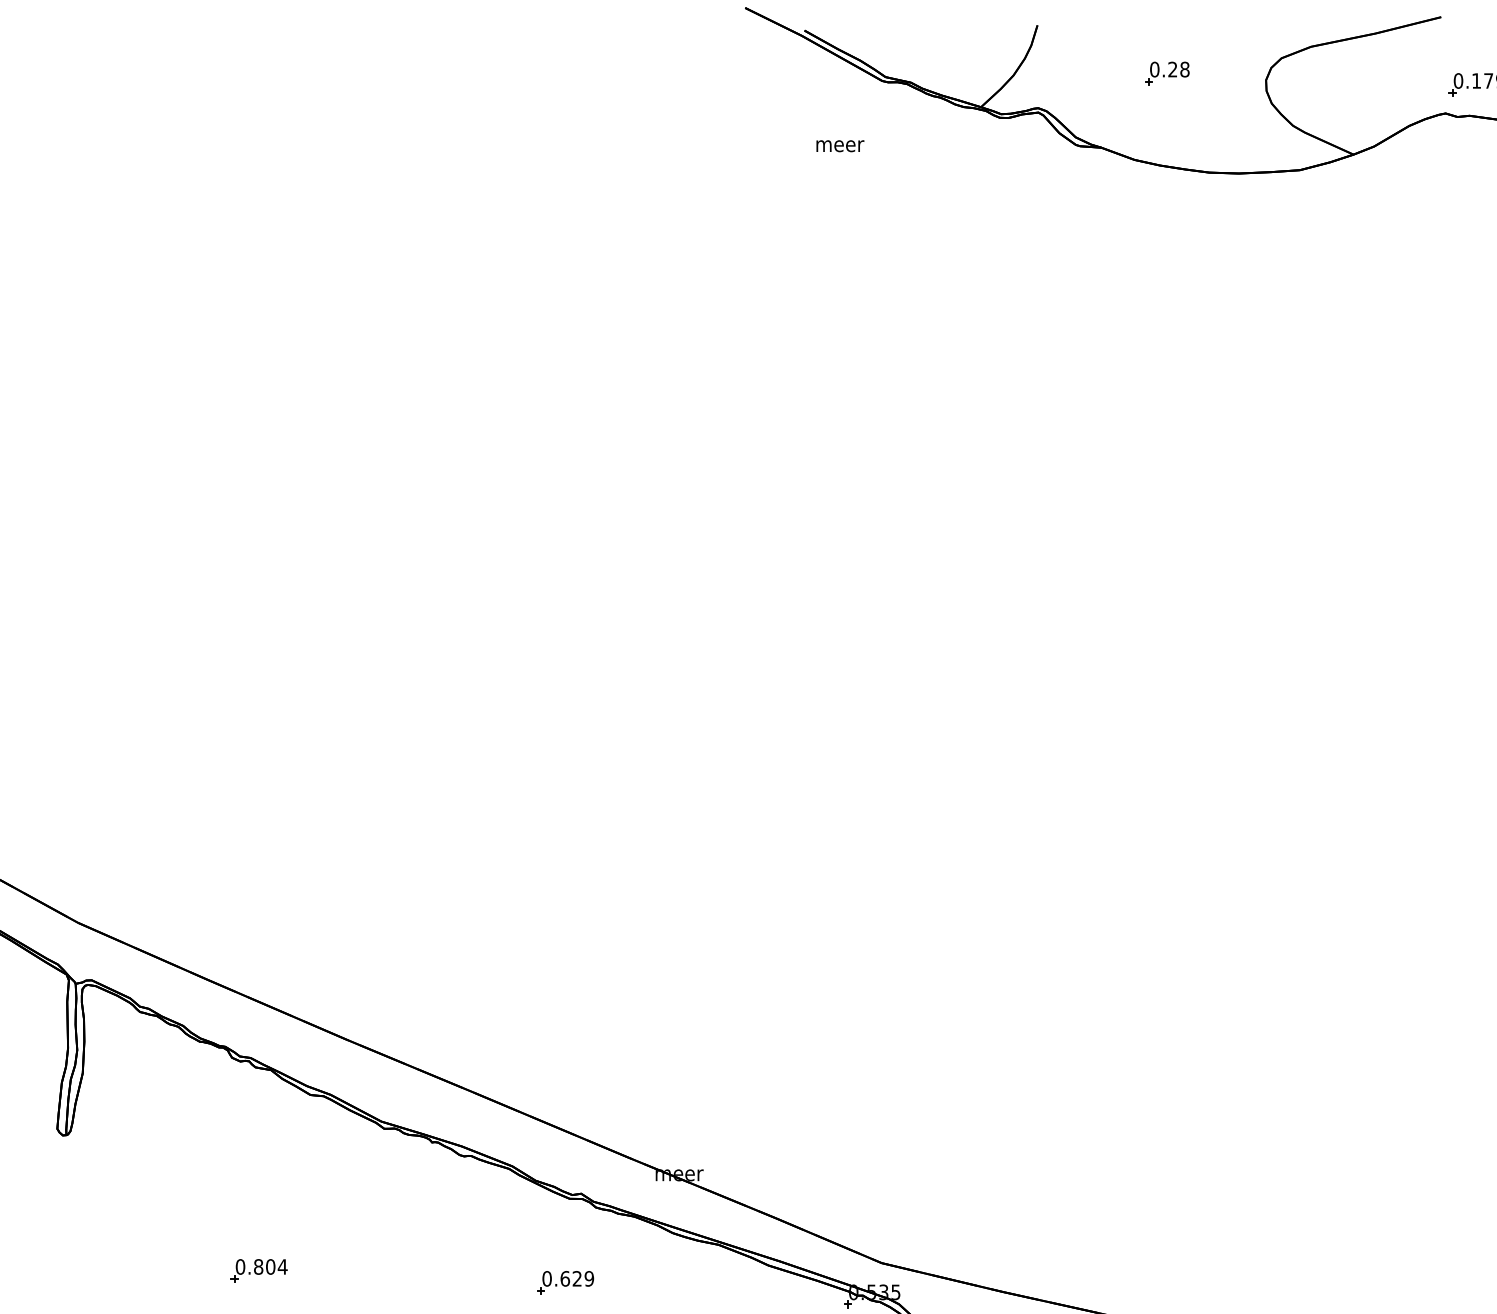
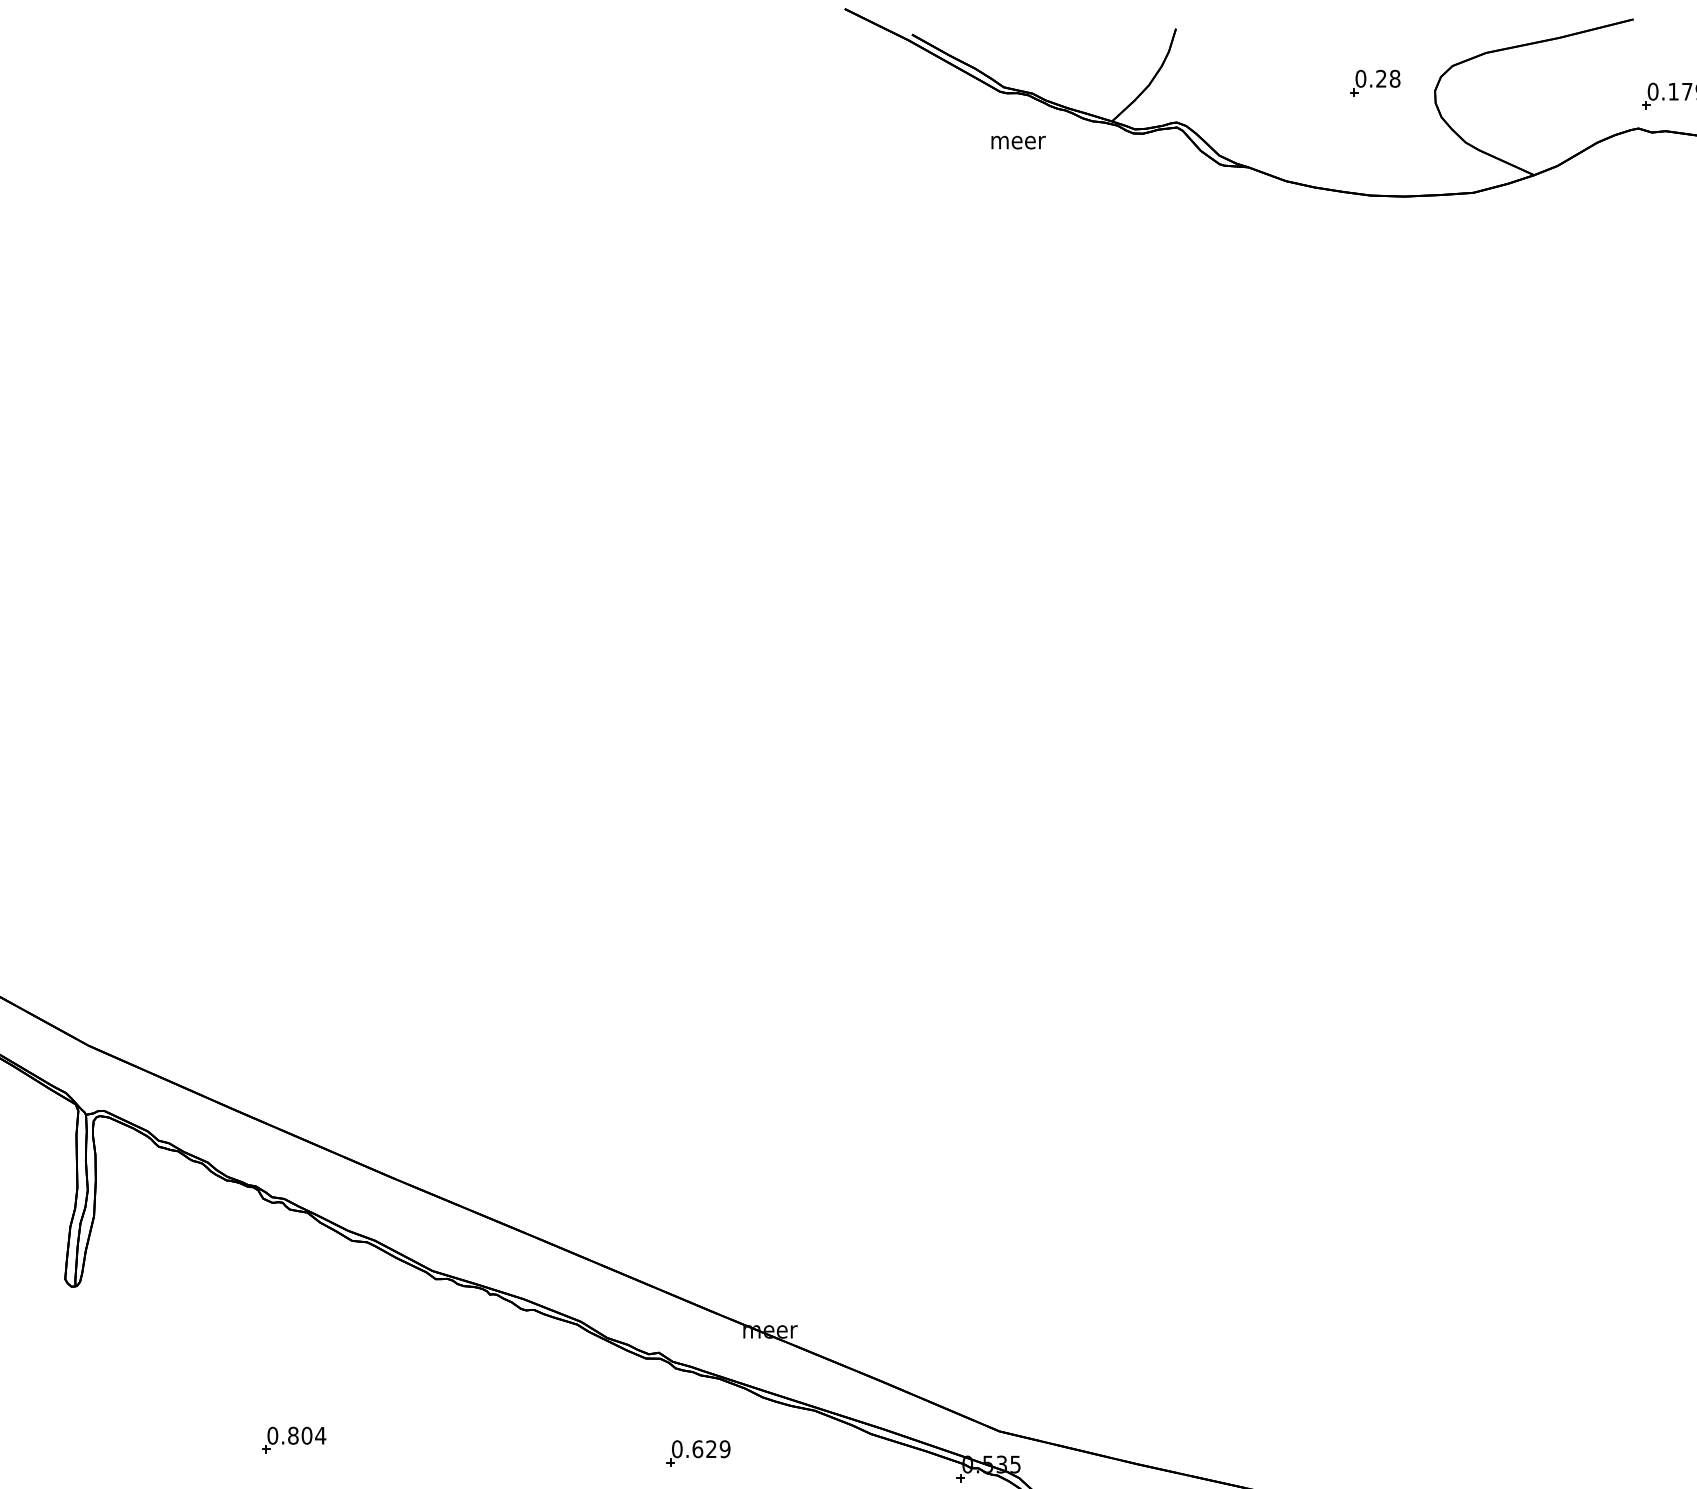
part: (1167, 72) -> (1375, 82), moved
text: (840, 146) -> (1018, 142), moved
part: (565, 1282) -> (698, 1453), moved

